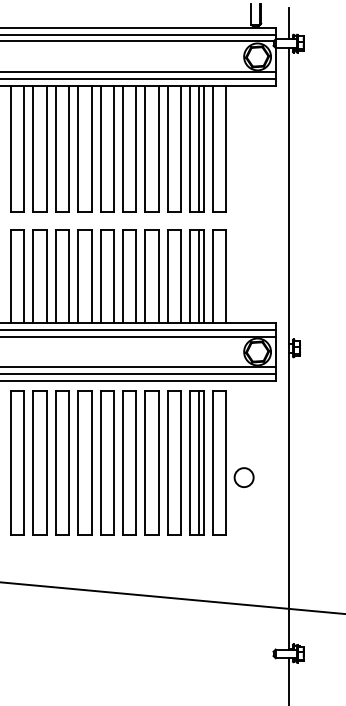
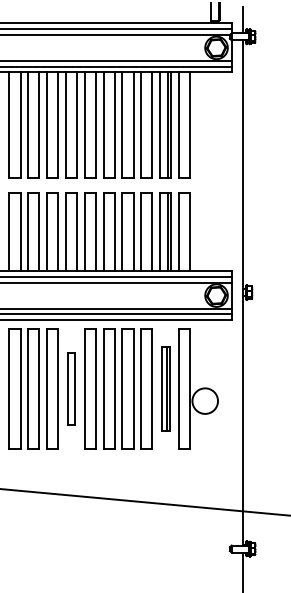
part: (84, 462) -> (71, 388), size x0.6
part: (196, 462) -> (165, 388), size x0.7
circle: (243, 477) -> (204, 401), size x1.6

